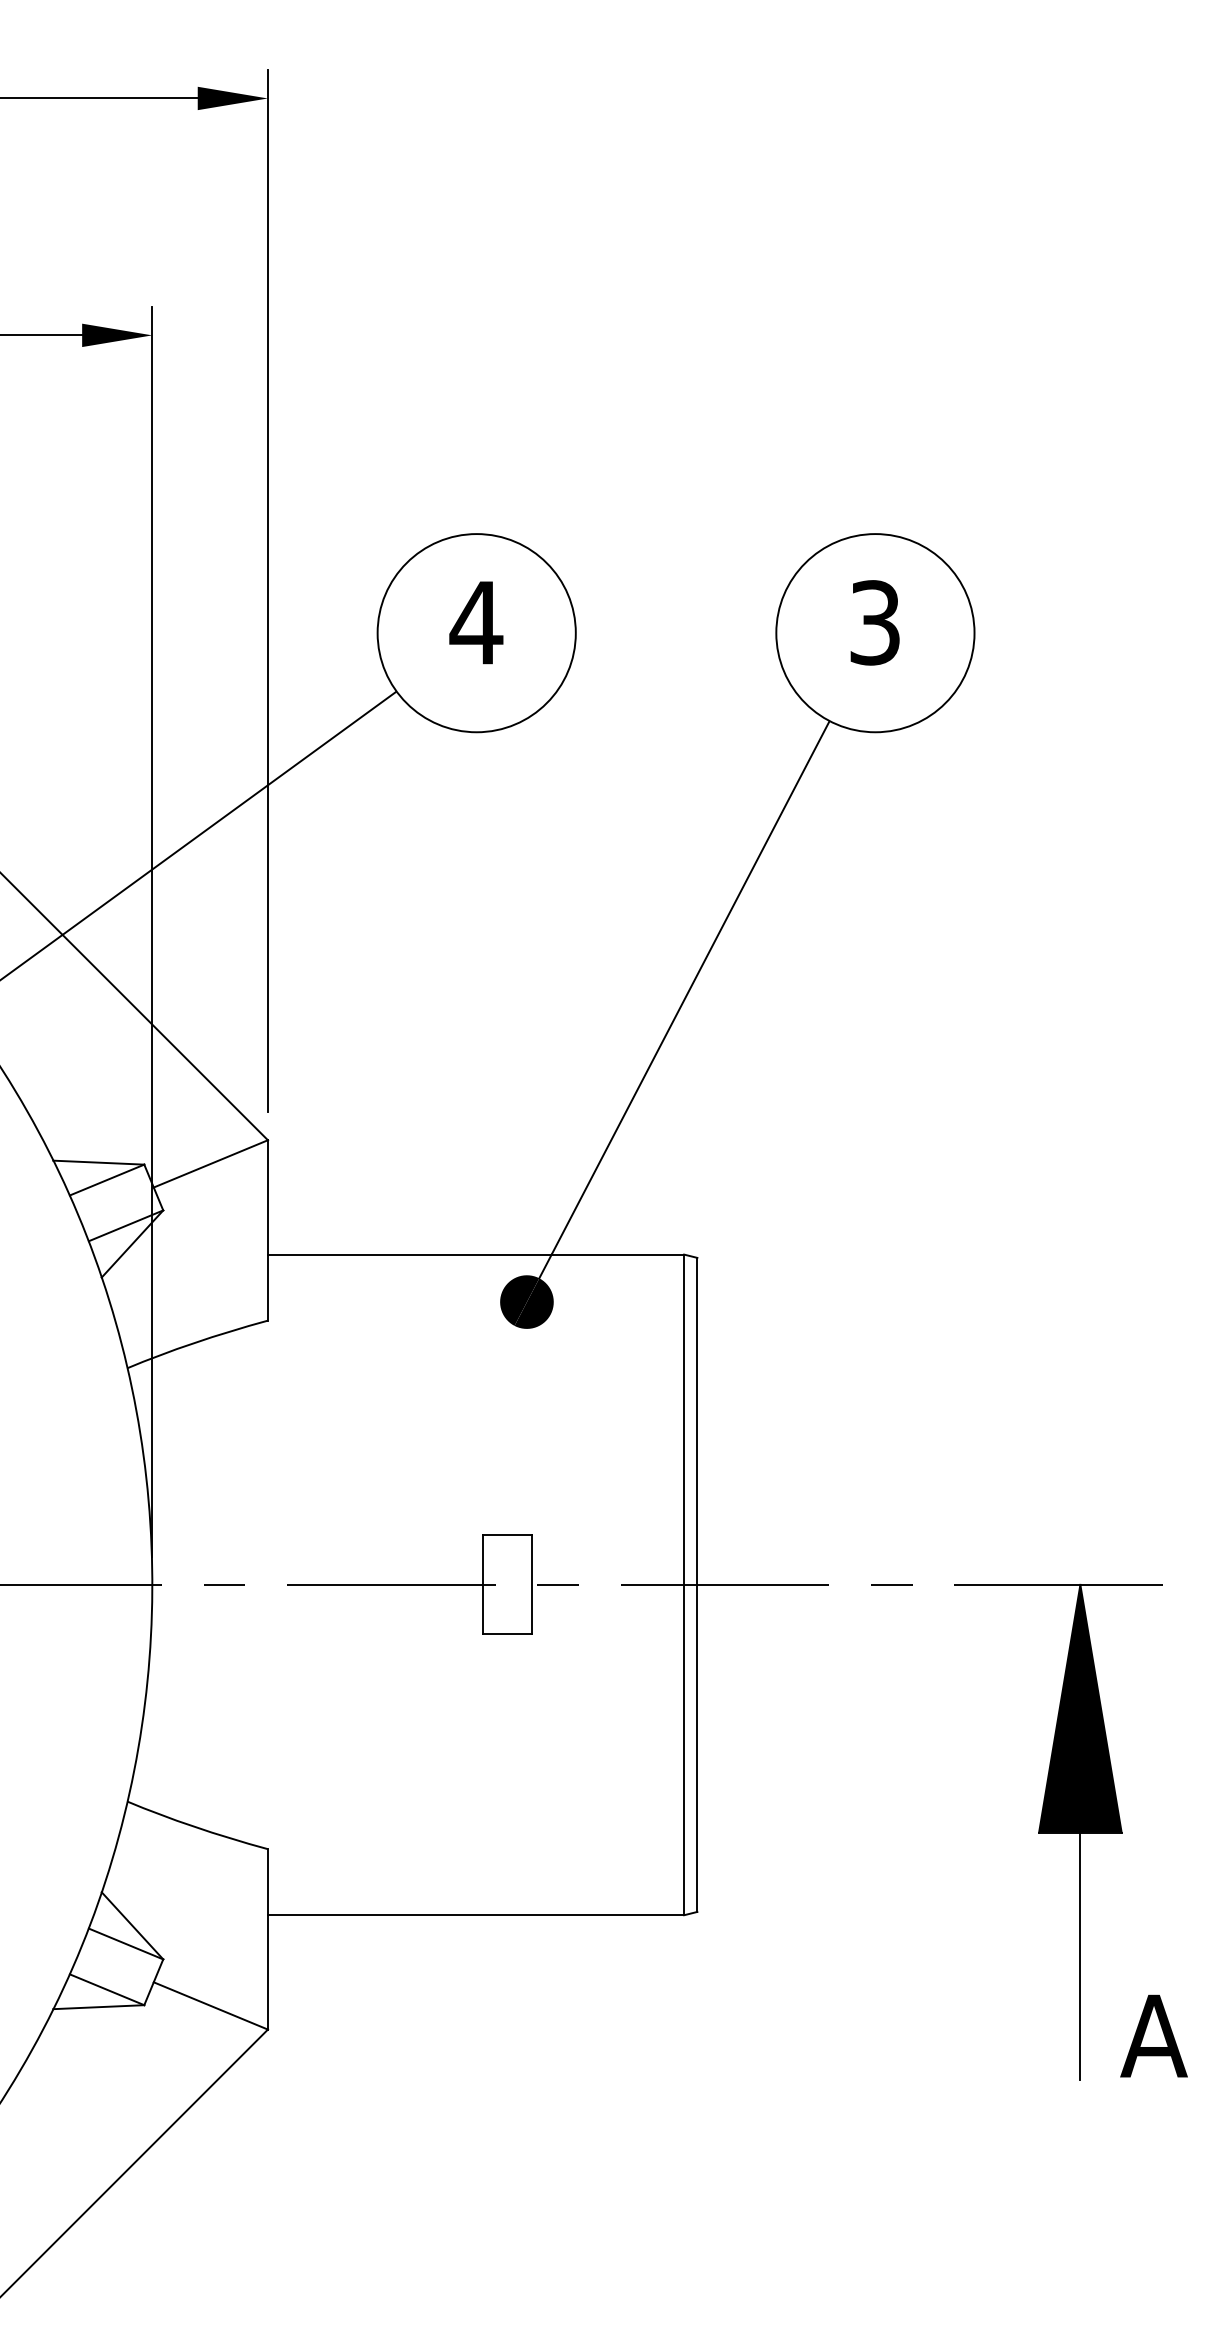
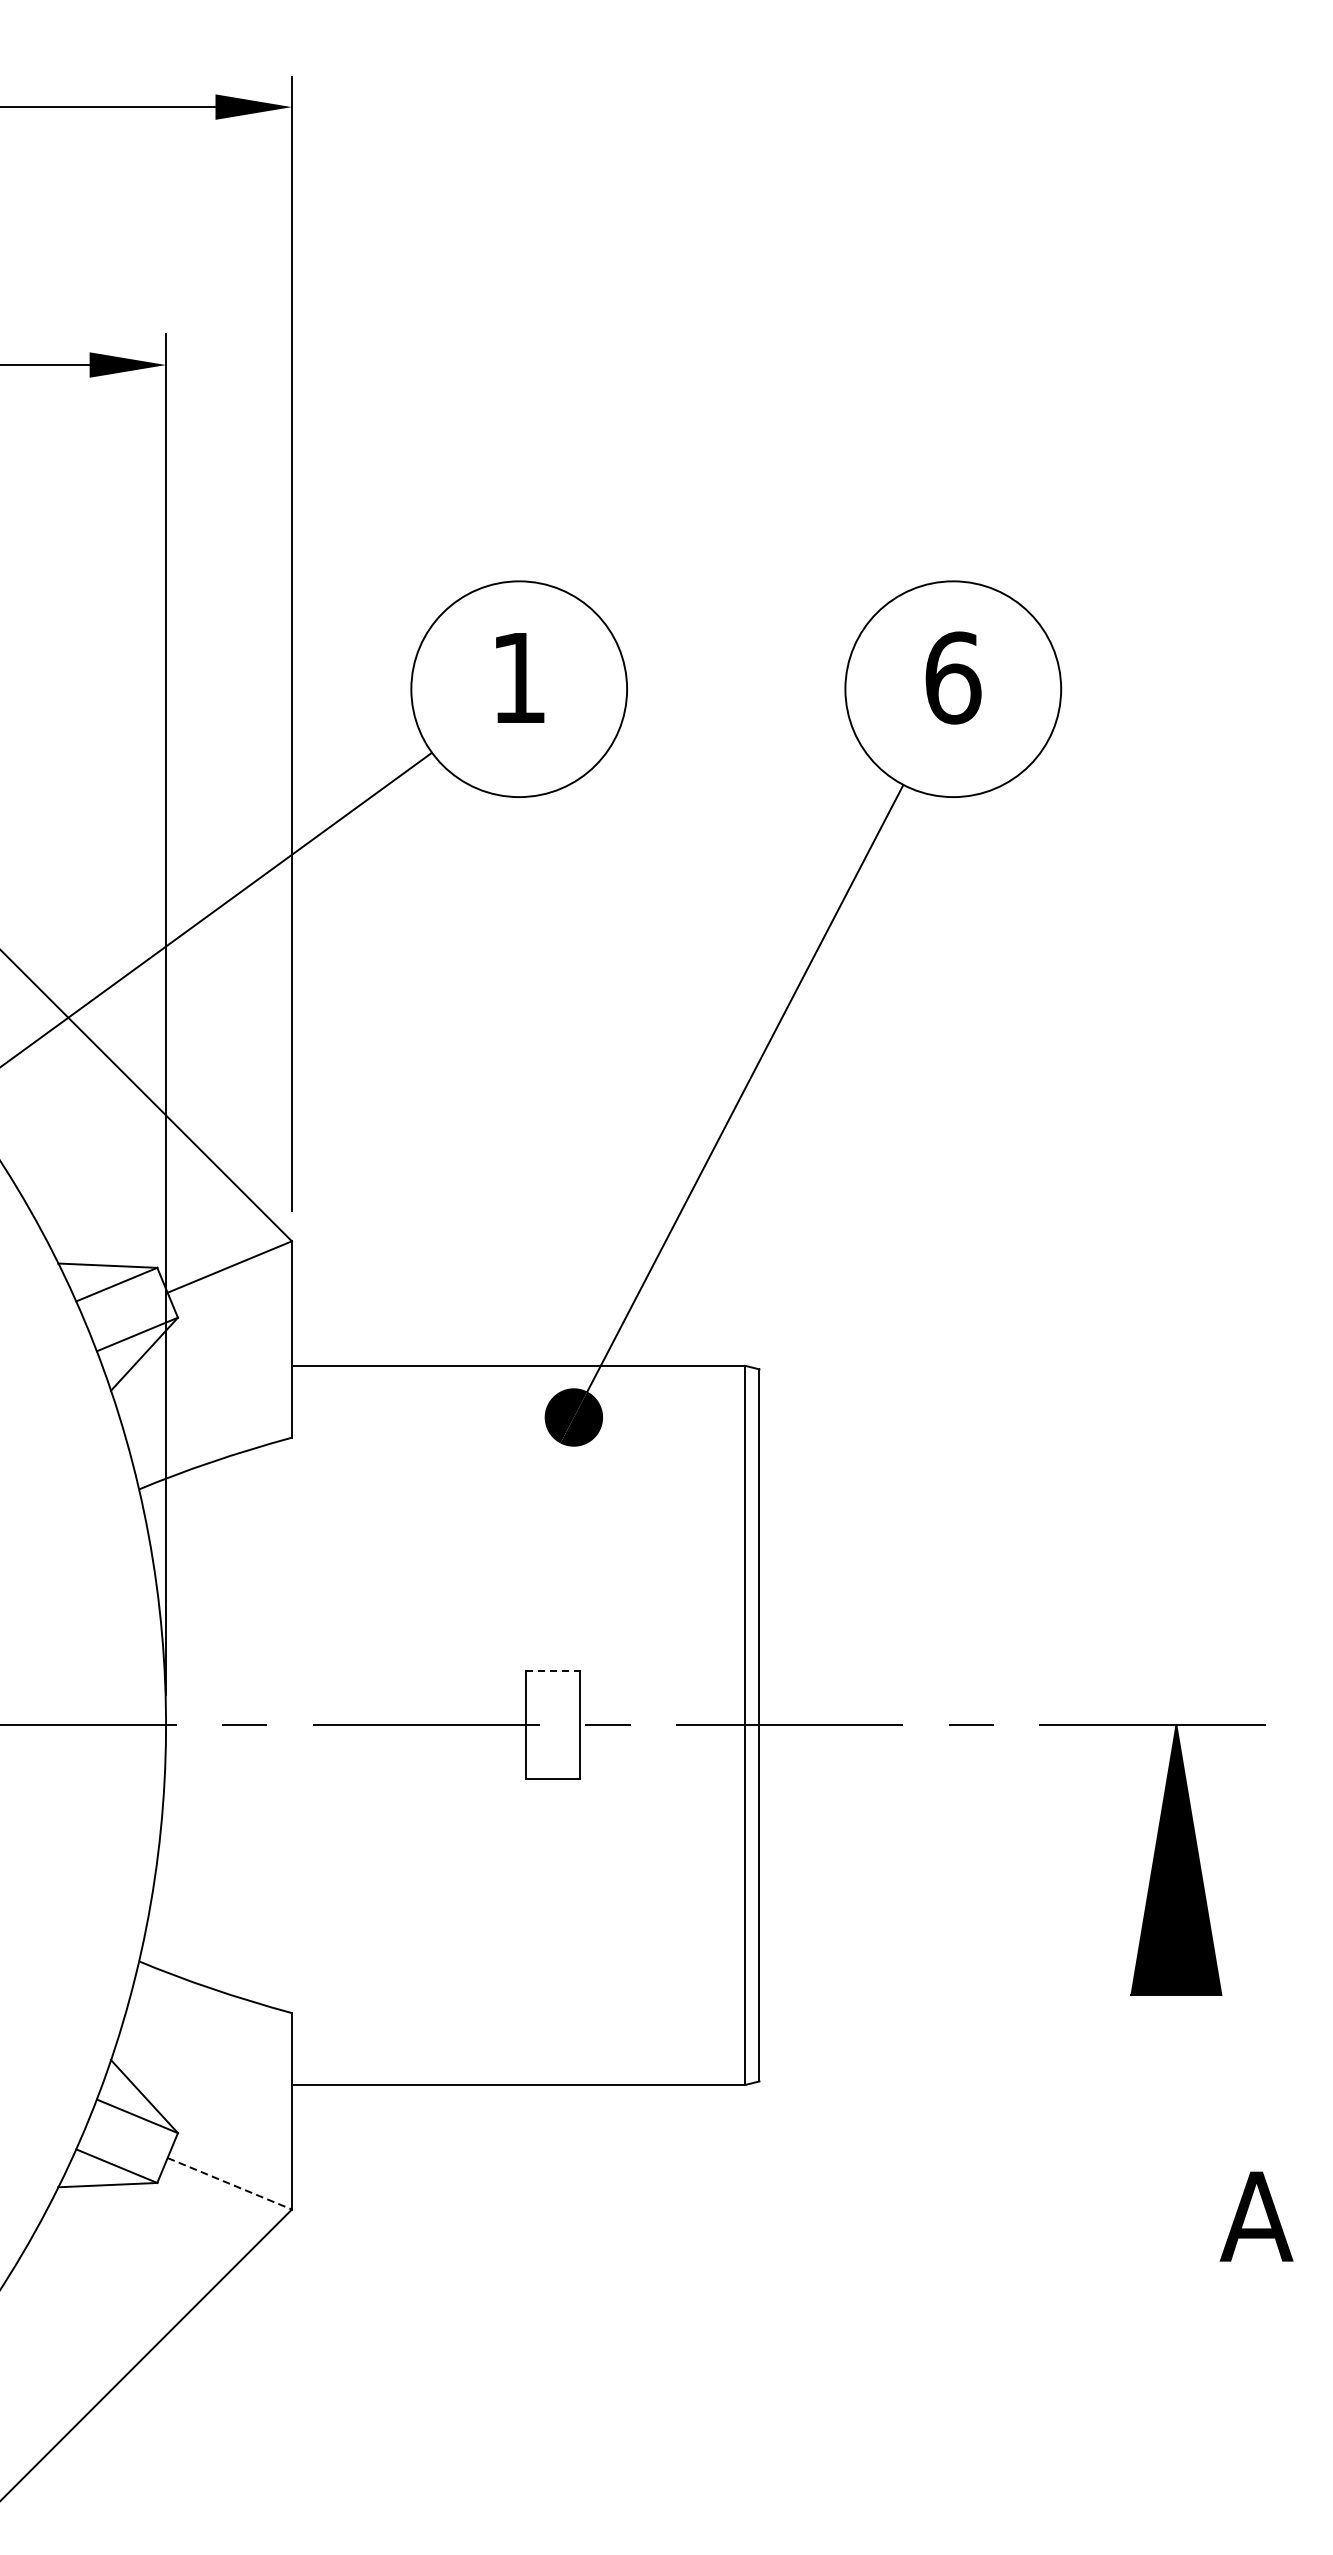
text: (476, 622) -> (518, 677), 4 -> 1
text: (875, 622) -> (953, 677), 3 -> 6
line: (507, 1535) -> (552, 1671), solid -> dashed
line: (1080, 1956) -> (1176, 2129), removed
line: (210, 2005) -> (229, 2183), solid -> dashed

